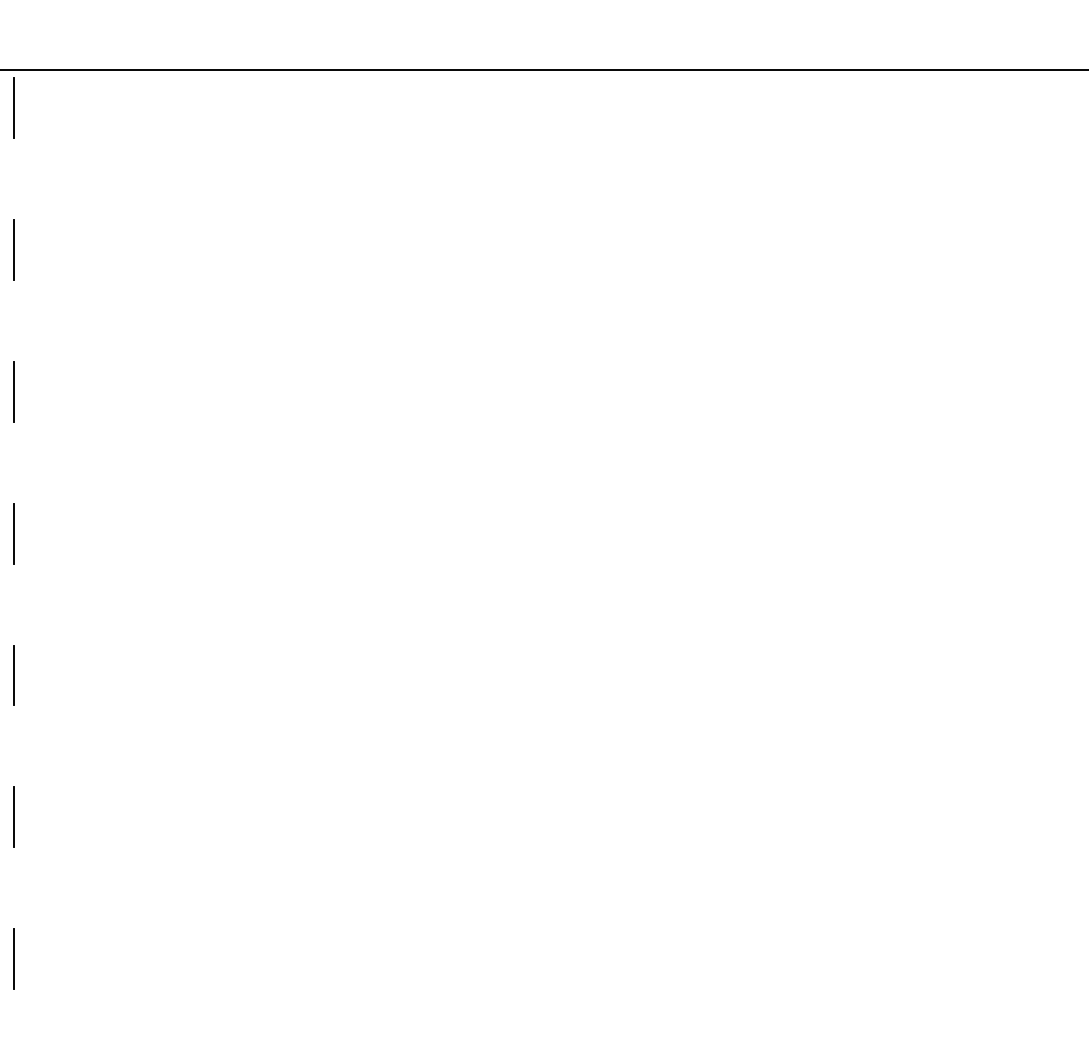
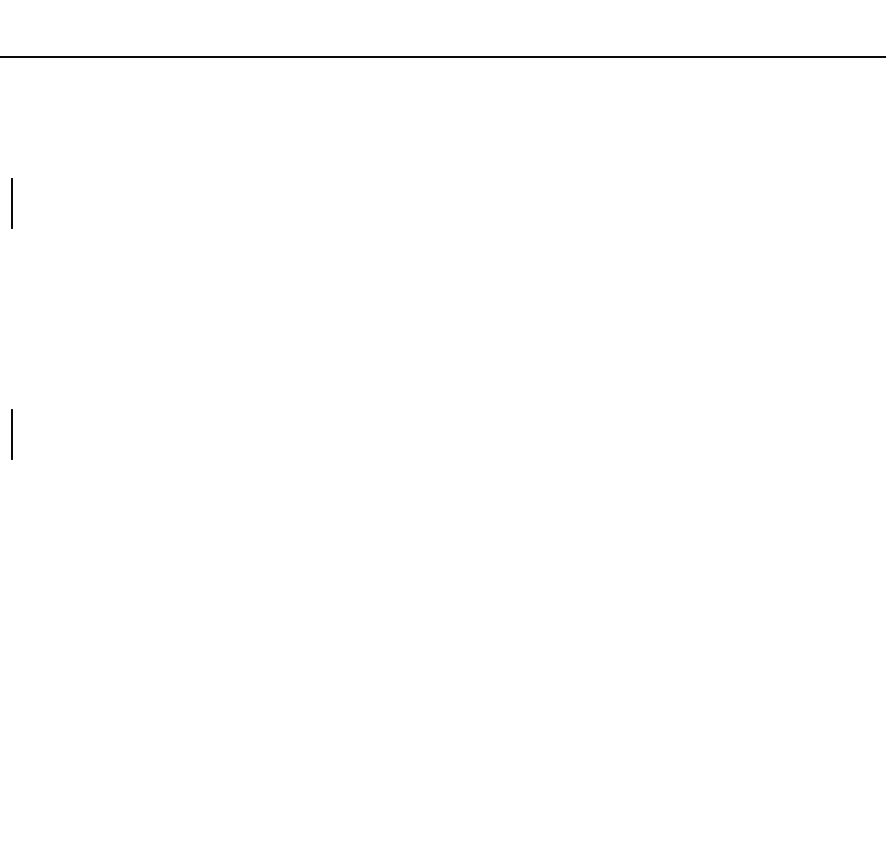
line: (14, 107) -> (11, 87), removed
line: (14, 391) -> (11, 318), removed
line: (14, 675) -> (11, 549), removed
line: (14, 816) -> (11, 664), removed
line: (14, 958) -> (11, 780), removed

